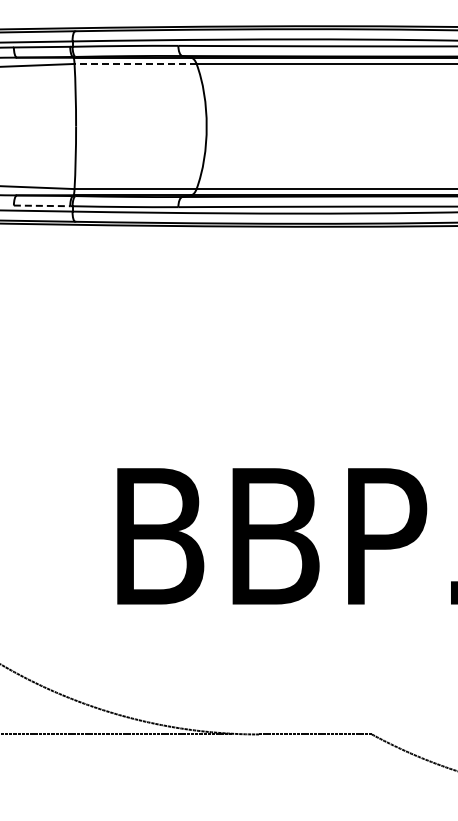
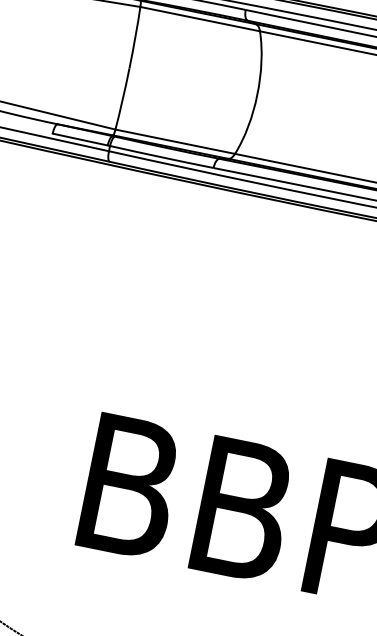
line: (135, 63) -> (200, 18), dashed -> solid
line: (42, 205) -> (80, 139), dashed -> solid

